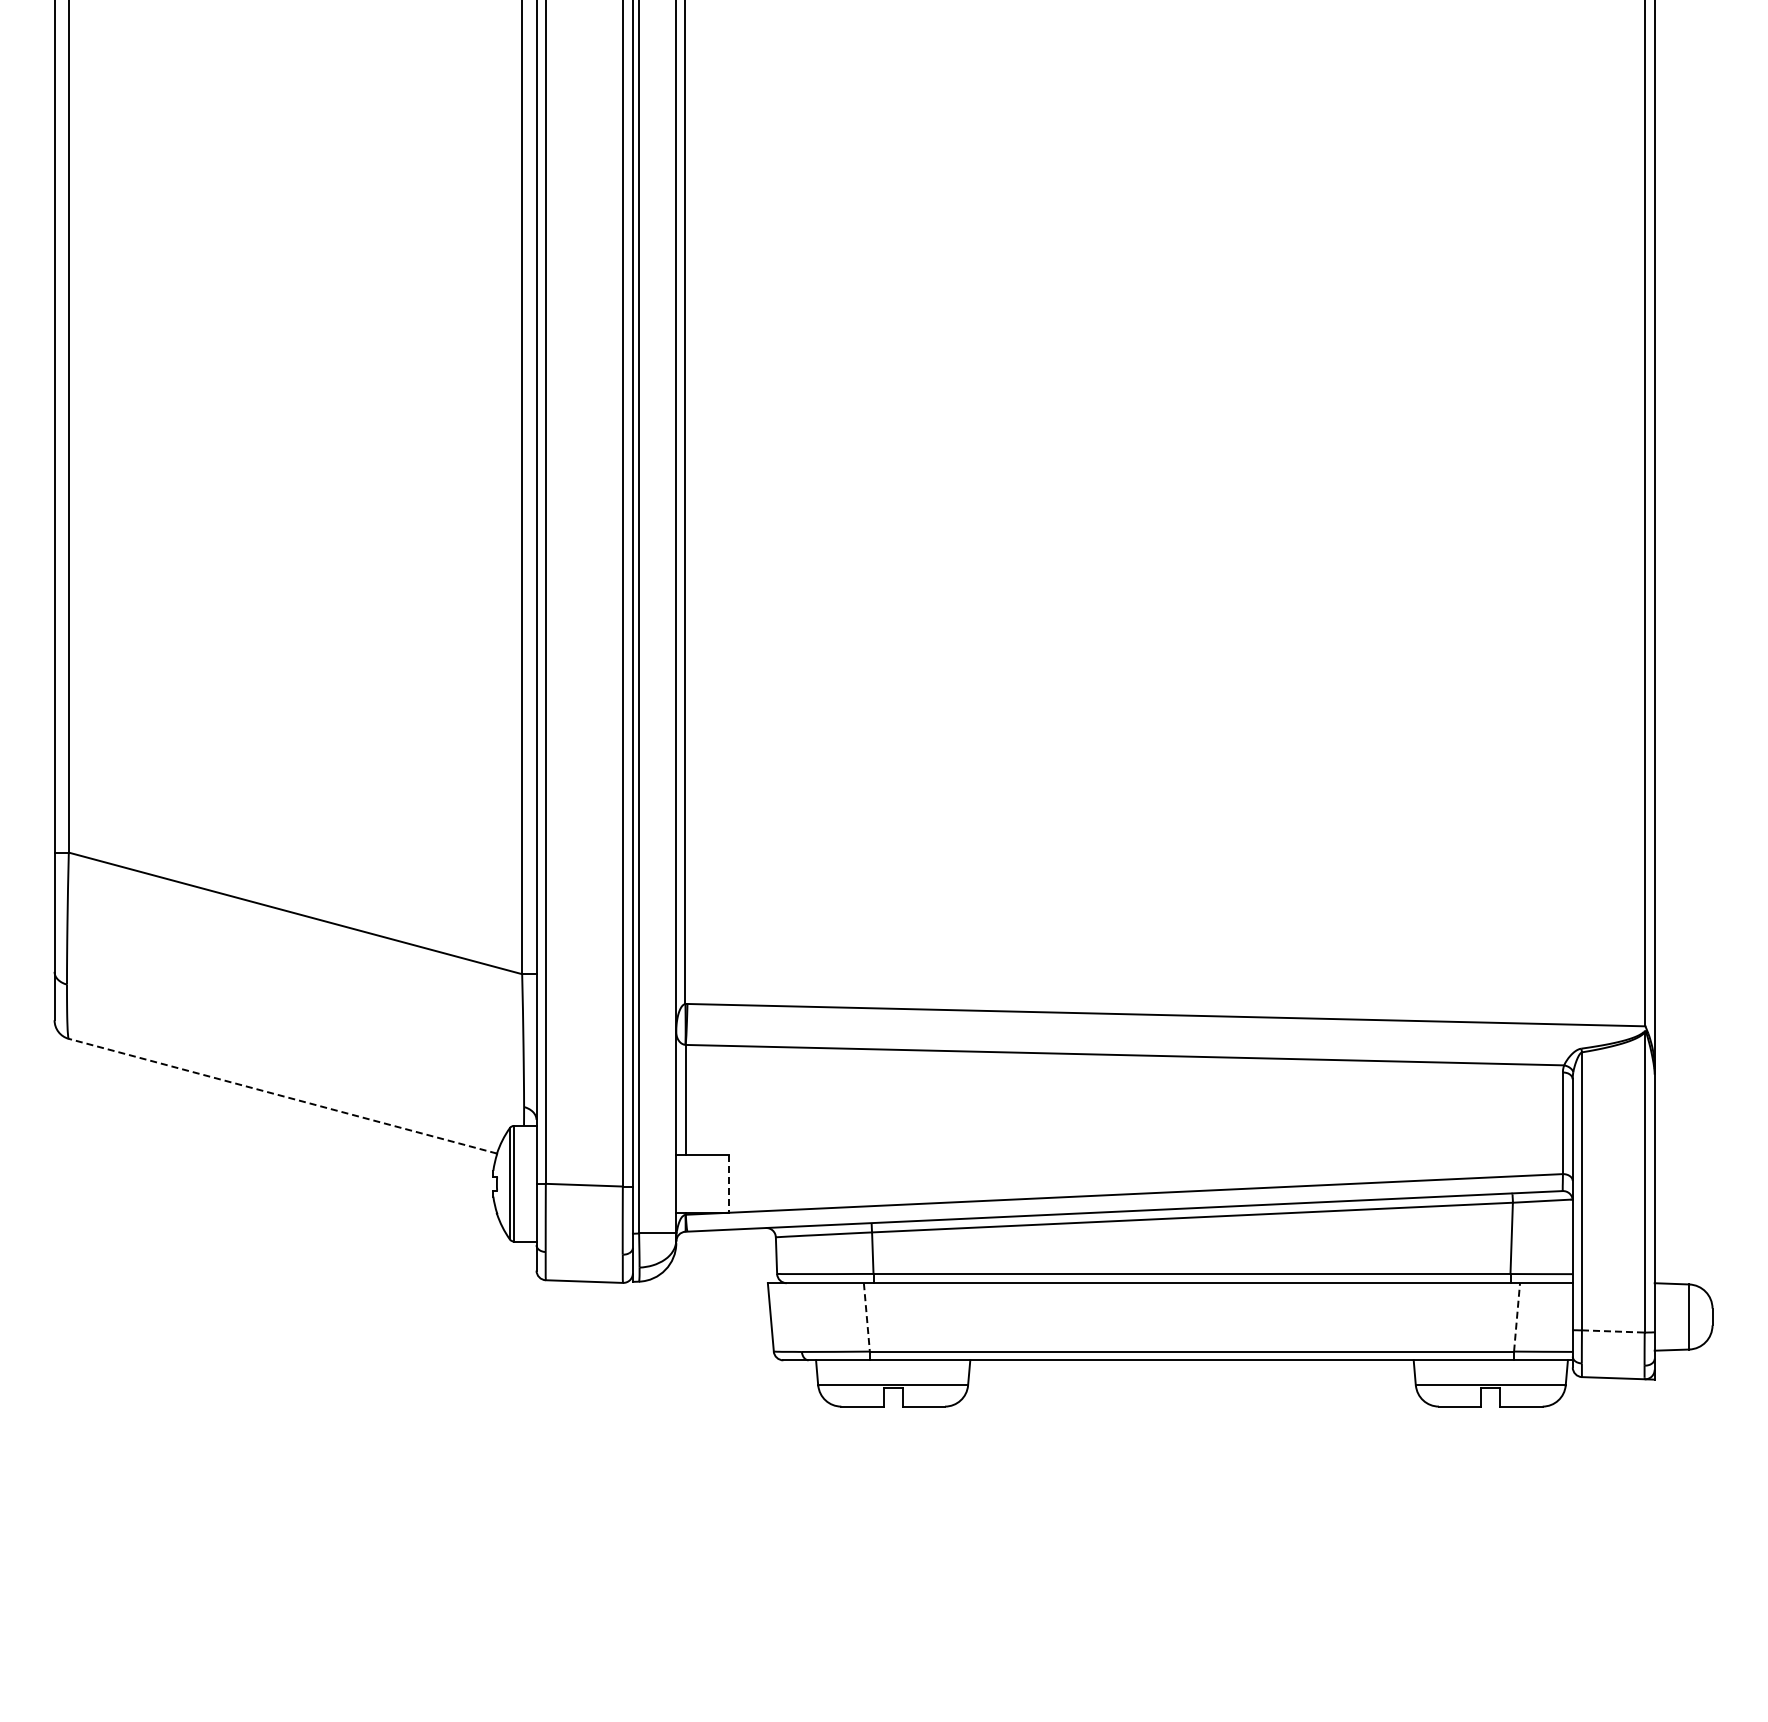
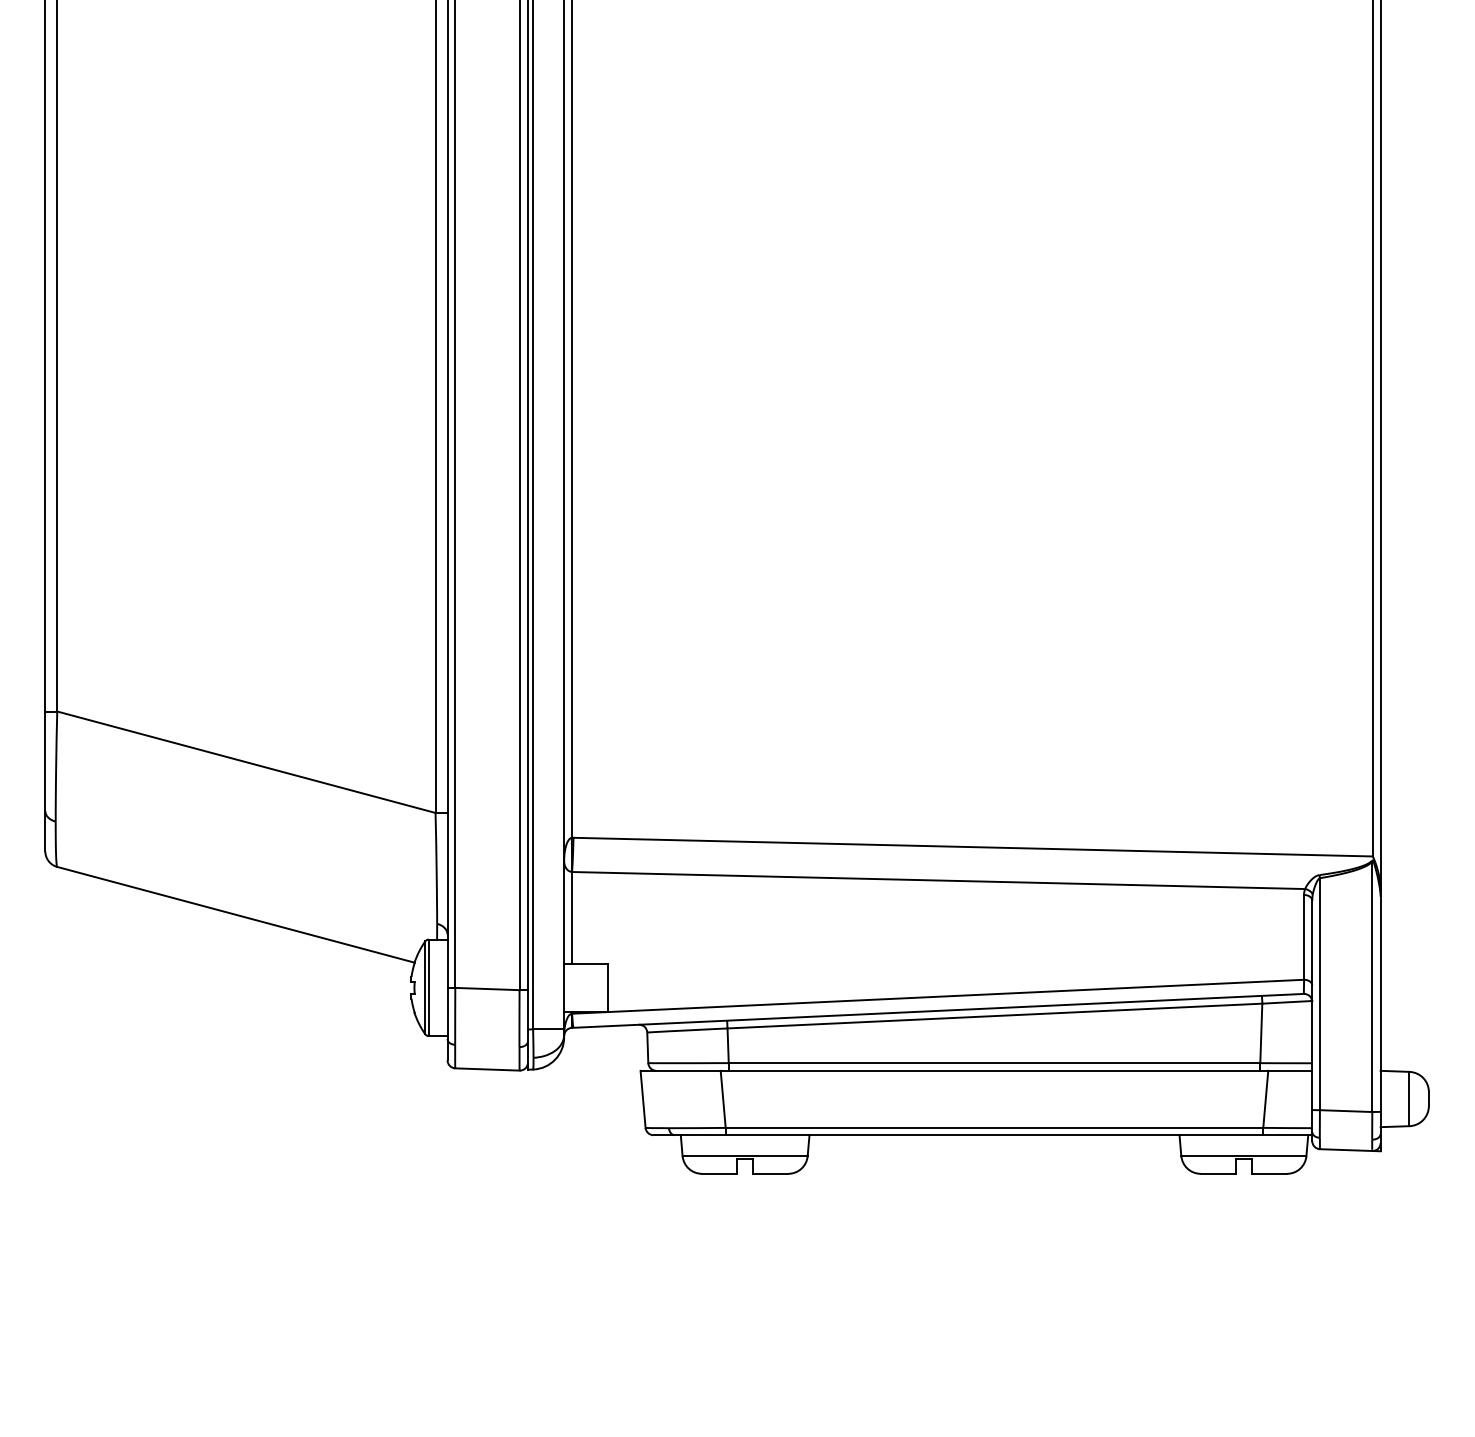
line: (282, 1096) -> (235, 915), dashed -> solid
line: (729, 1183) -> (608, 987), dashed -> solid
line: (1517, 1316) -> (1266, 1098), dashed -> solid
line: (866, 1317) -> (722, 1099), dashed -> solid
line: (1613, 1331) -> (1346, 1111), dashed -> solid

